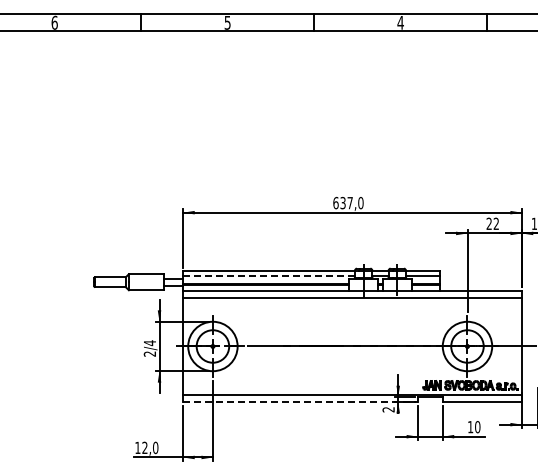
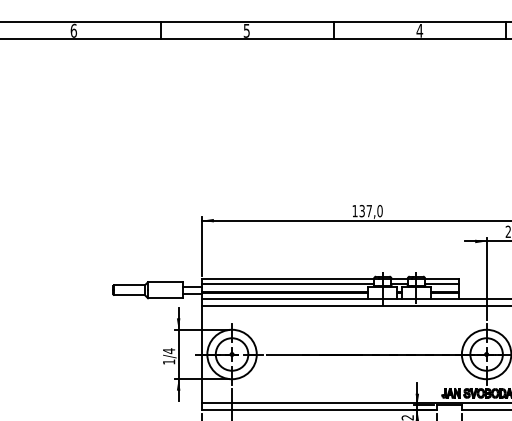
text: (335, 202) -> (354, 210), 637,0 -> 137,0
line: (269, 276) -> (288, 284), dashed -> solid
text: (149, 353) -> (168, 361), 2/4 -> 1/4
line: (301, 402) -> (320, 410), dashed -> solid

